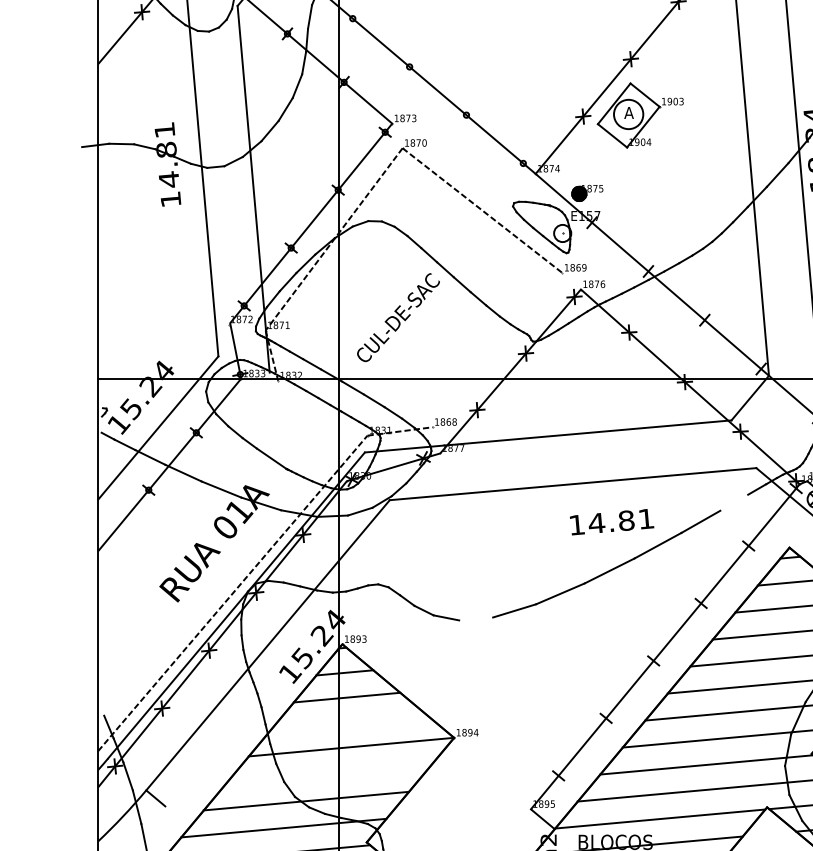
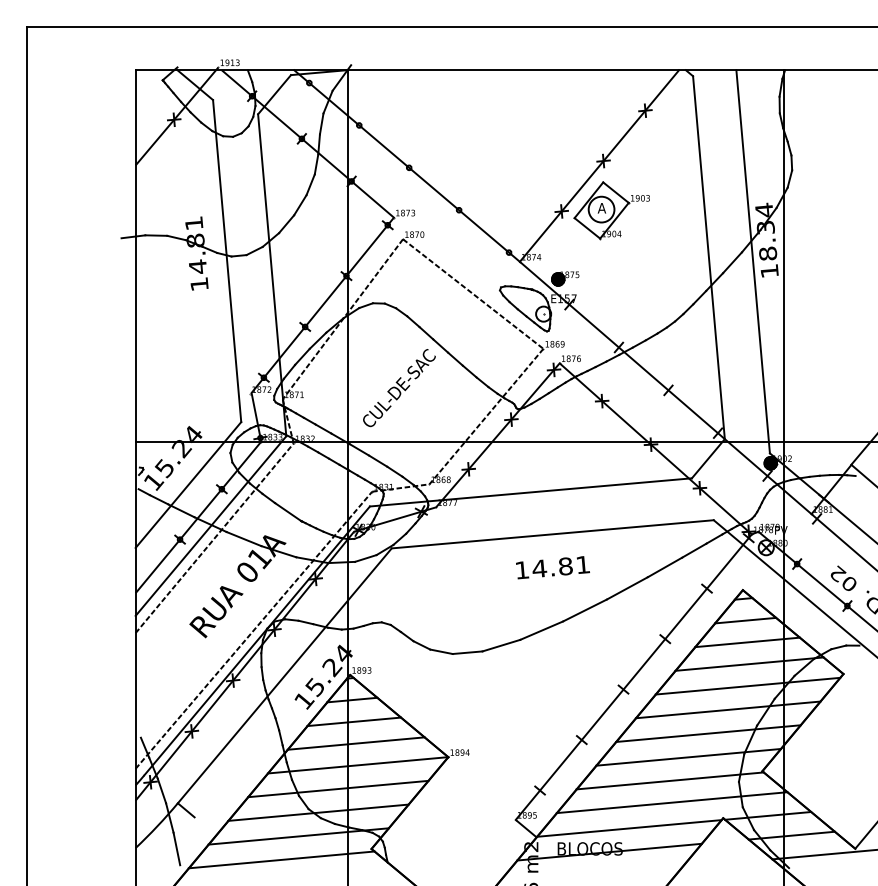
line: (497, 350) -> (486, 416), added
line: (183, 474) -> (210, 525), added
line: (187, 488) -> (214, 538), added
line: (734, 502) -> (694, 550), added
text: (611, 521) -> (552, 567), moved
line: (476, 618) -> (467, 652), added
line: (348, 722) -> (355, 743), added
line: (329, 773) -> (338, 788), added

